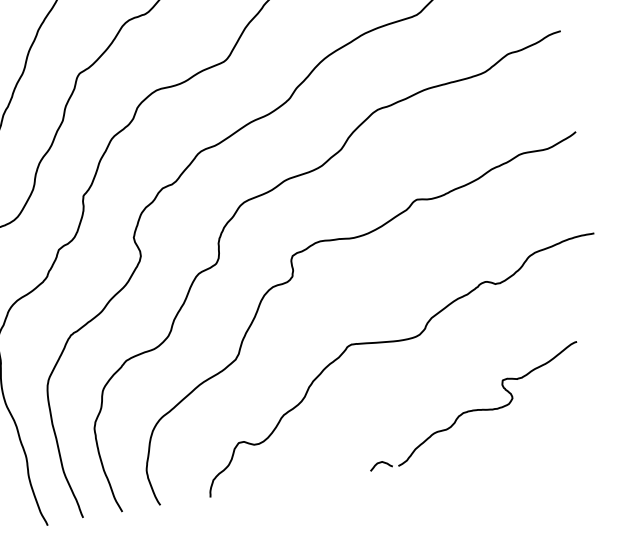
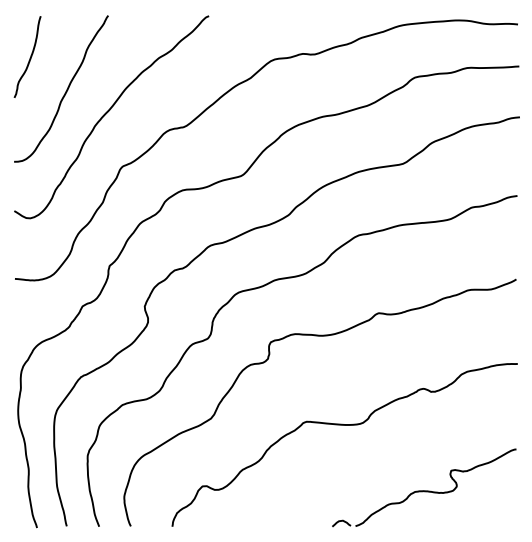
part: (473, 405) -> (424, 487), moved

